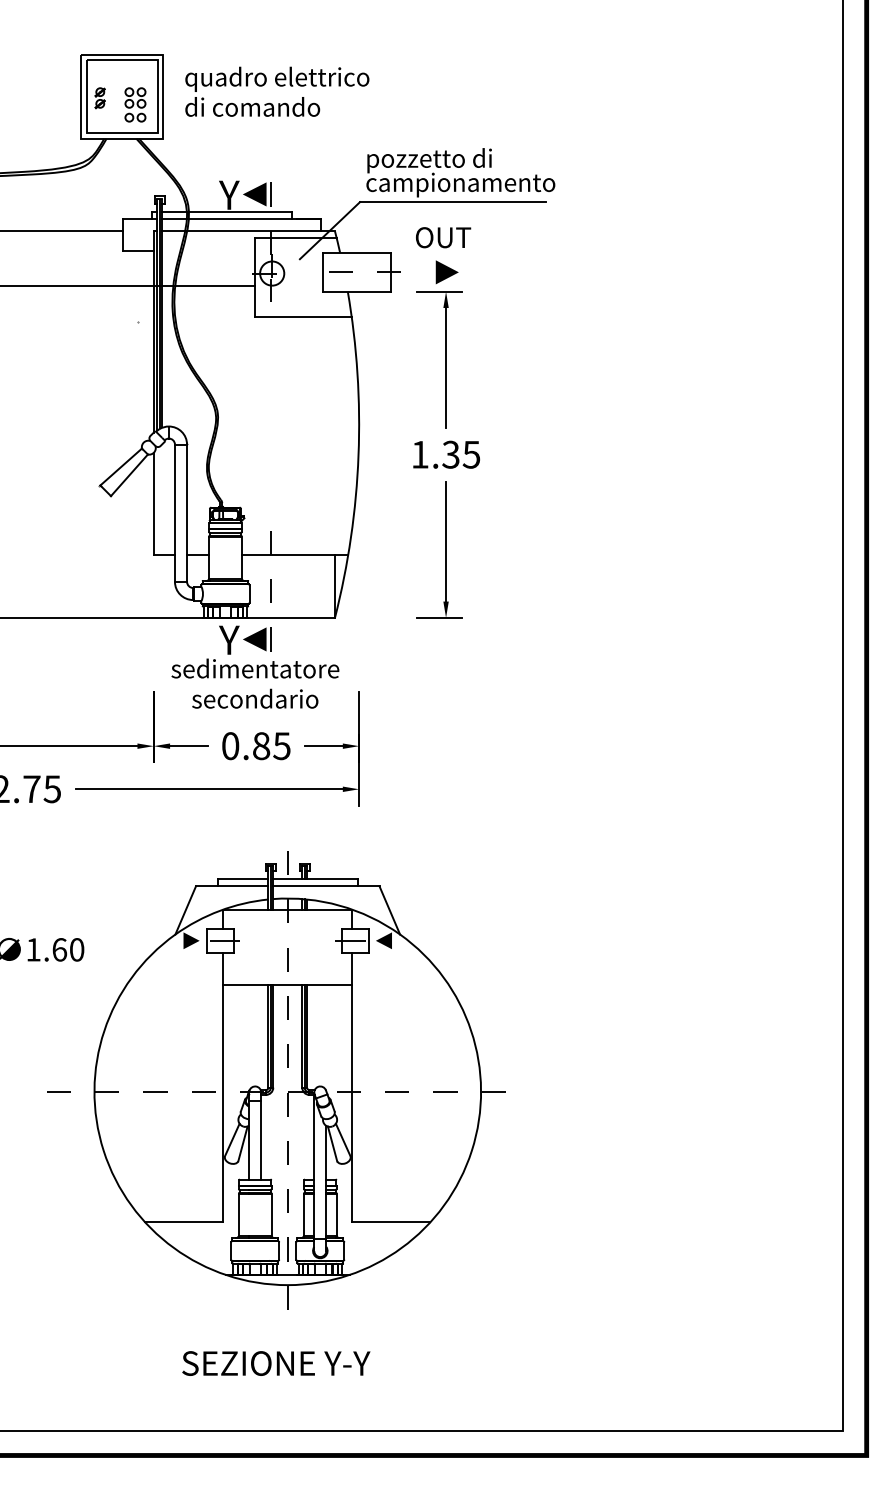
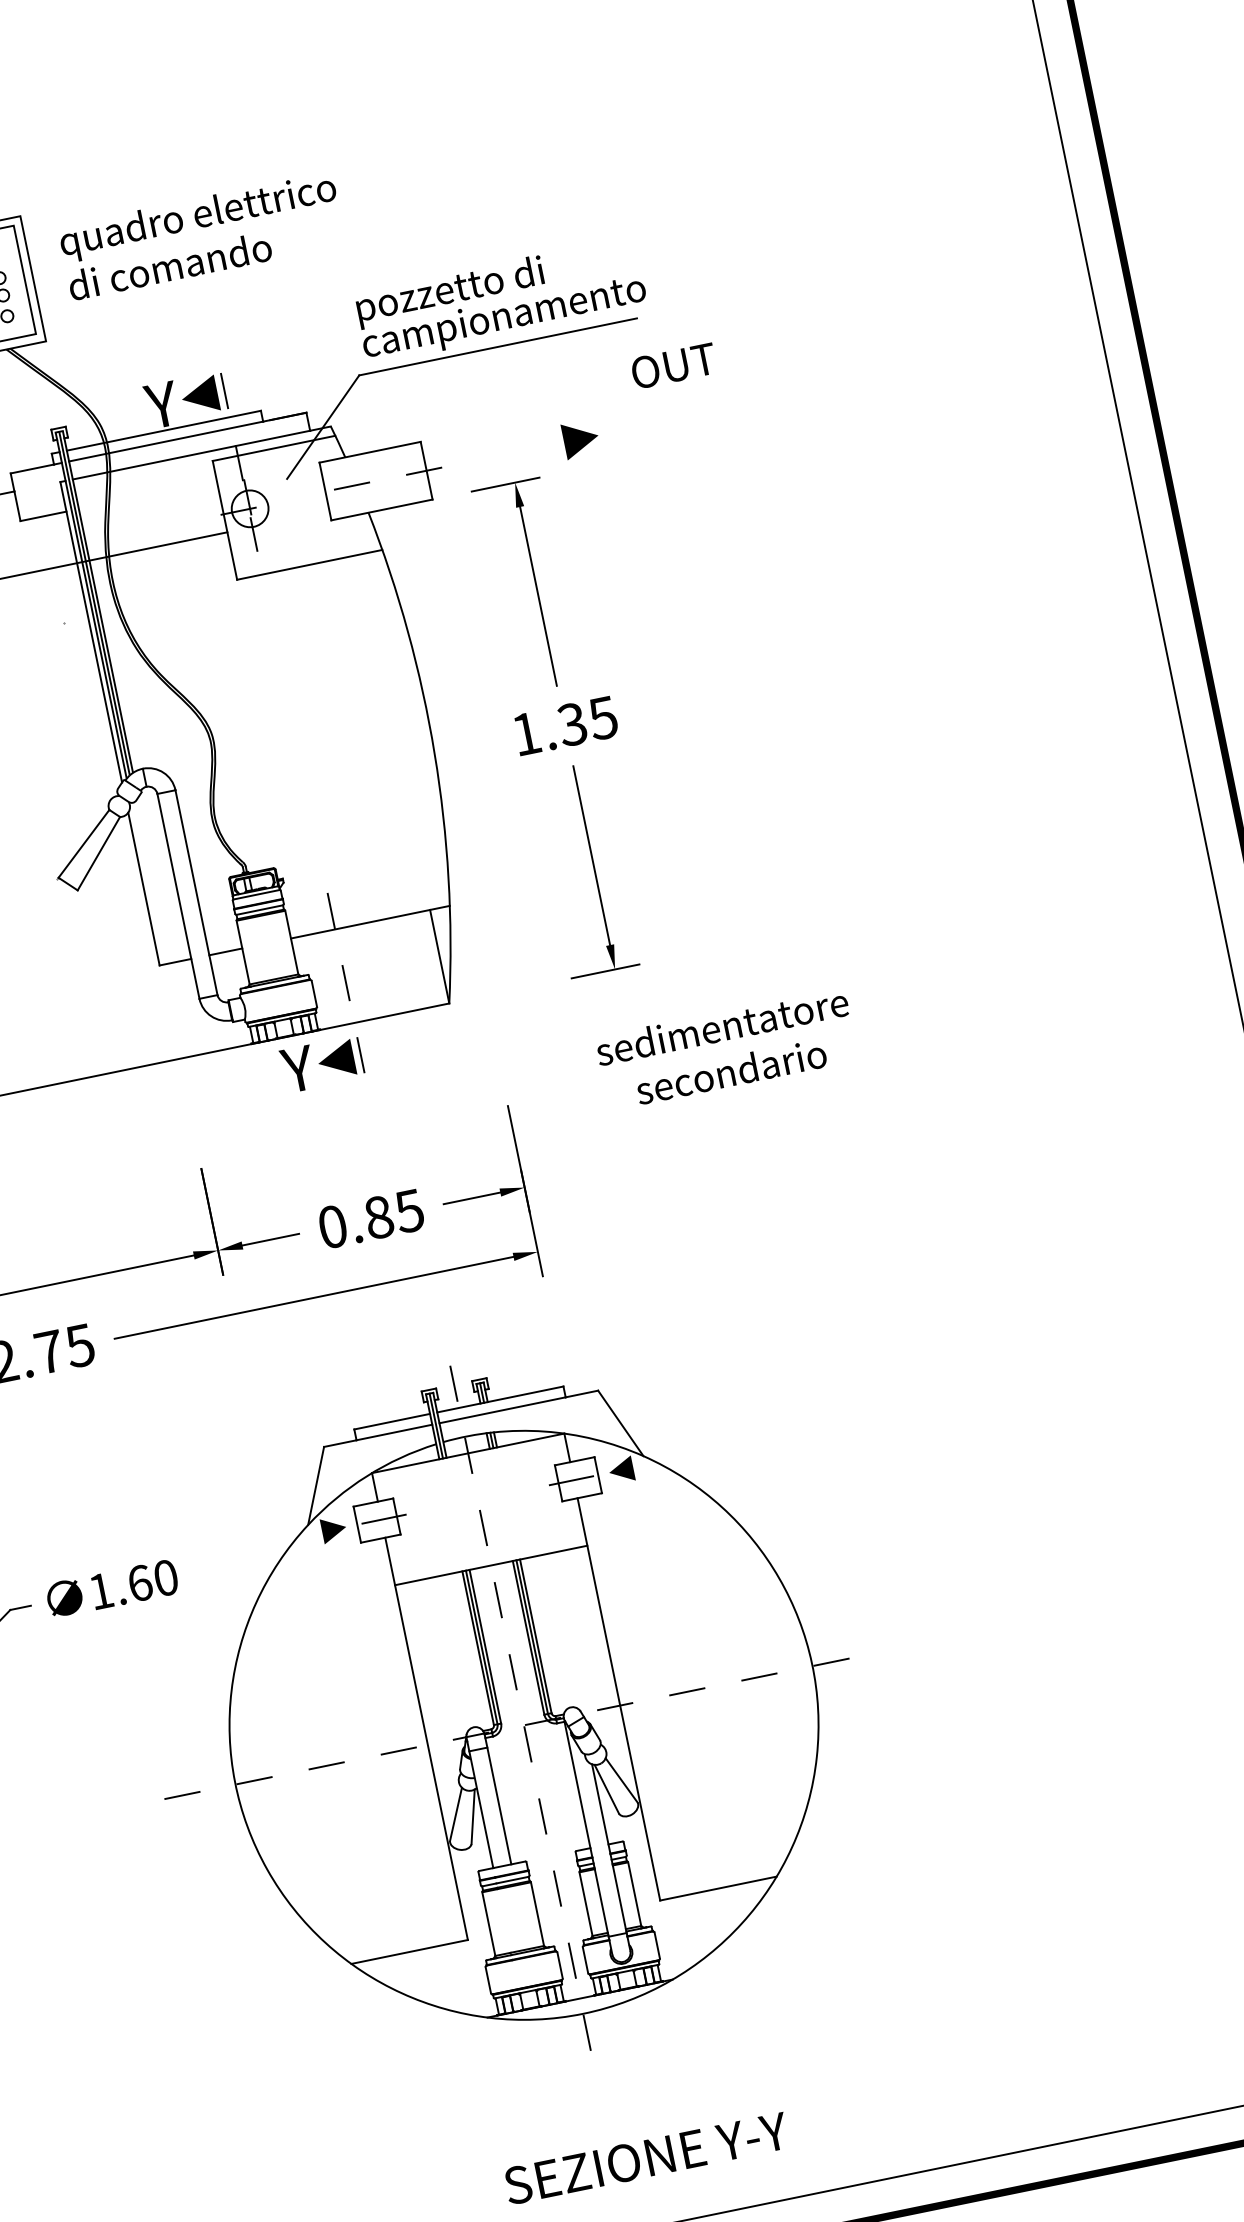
text: (443, 237) -> (673, 365), moved
line: (446, 271) -> (579, 437), moved
text: (255, 683) -> (726, 1048), moved
text: (276, 1363) -> (646, 2158), moved

